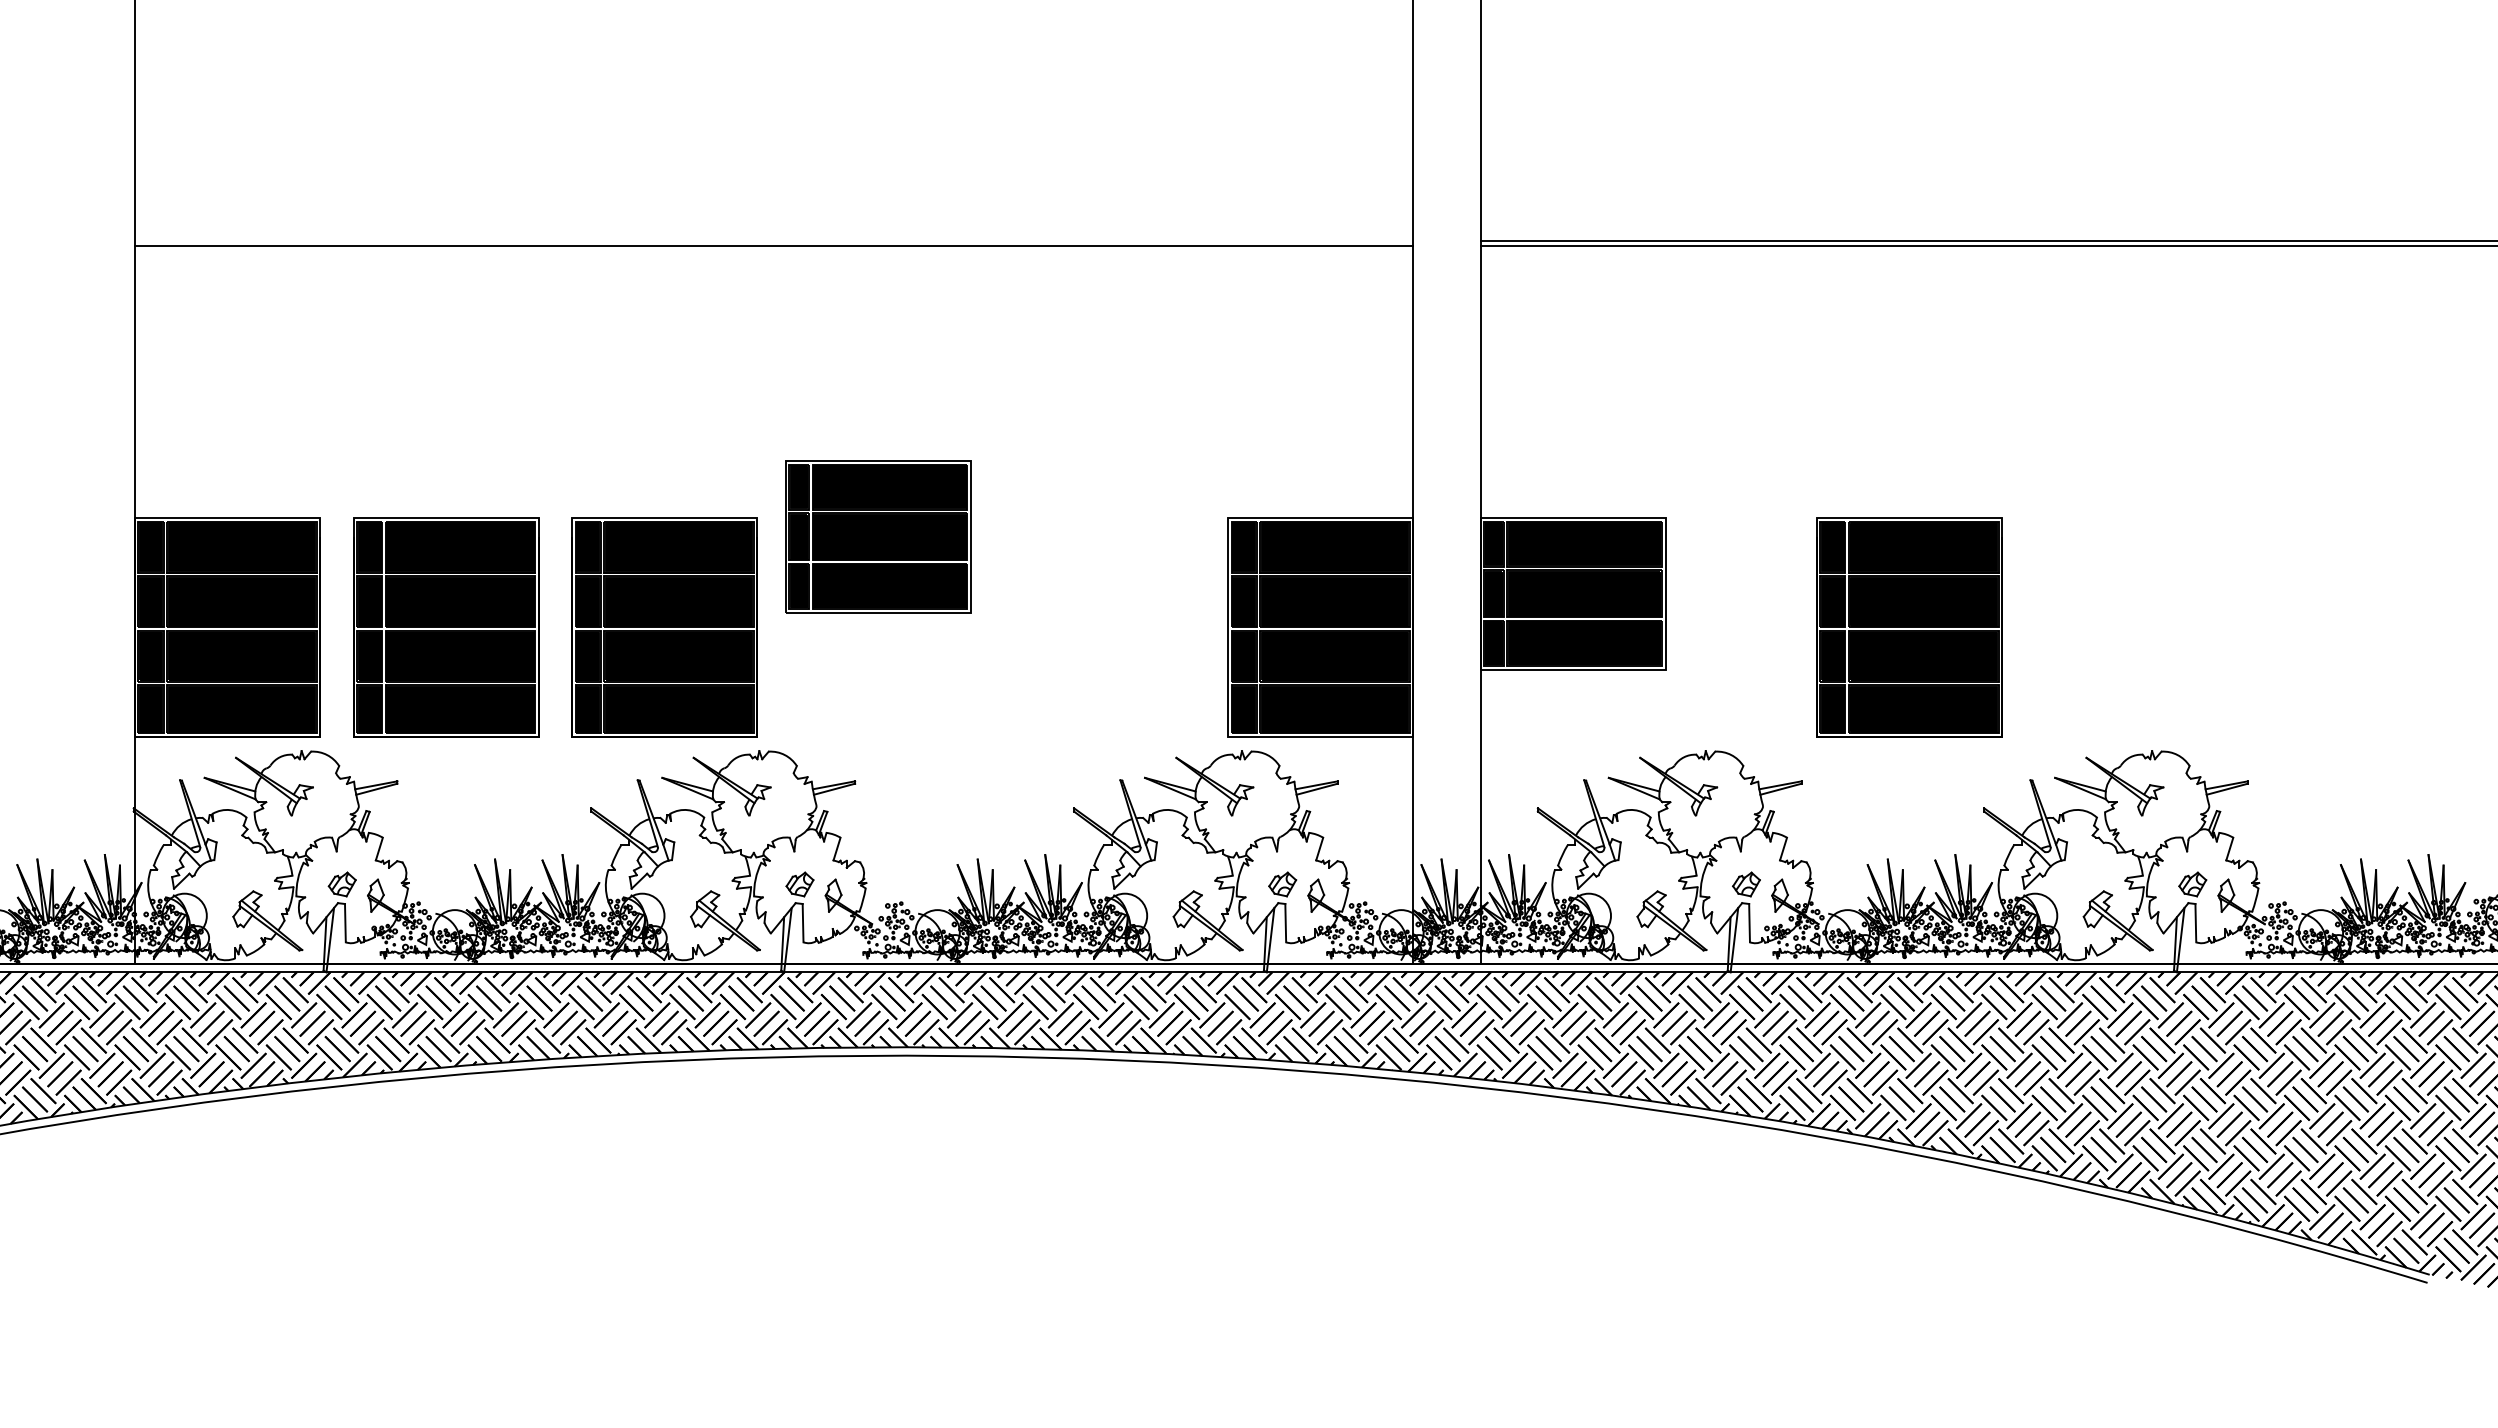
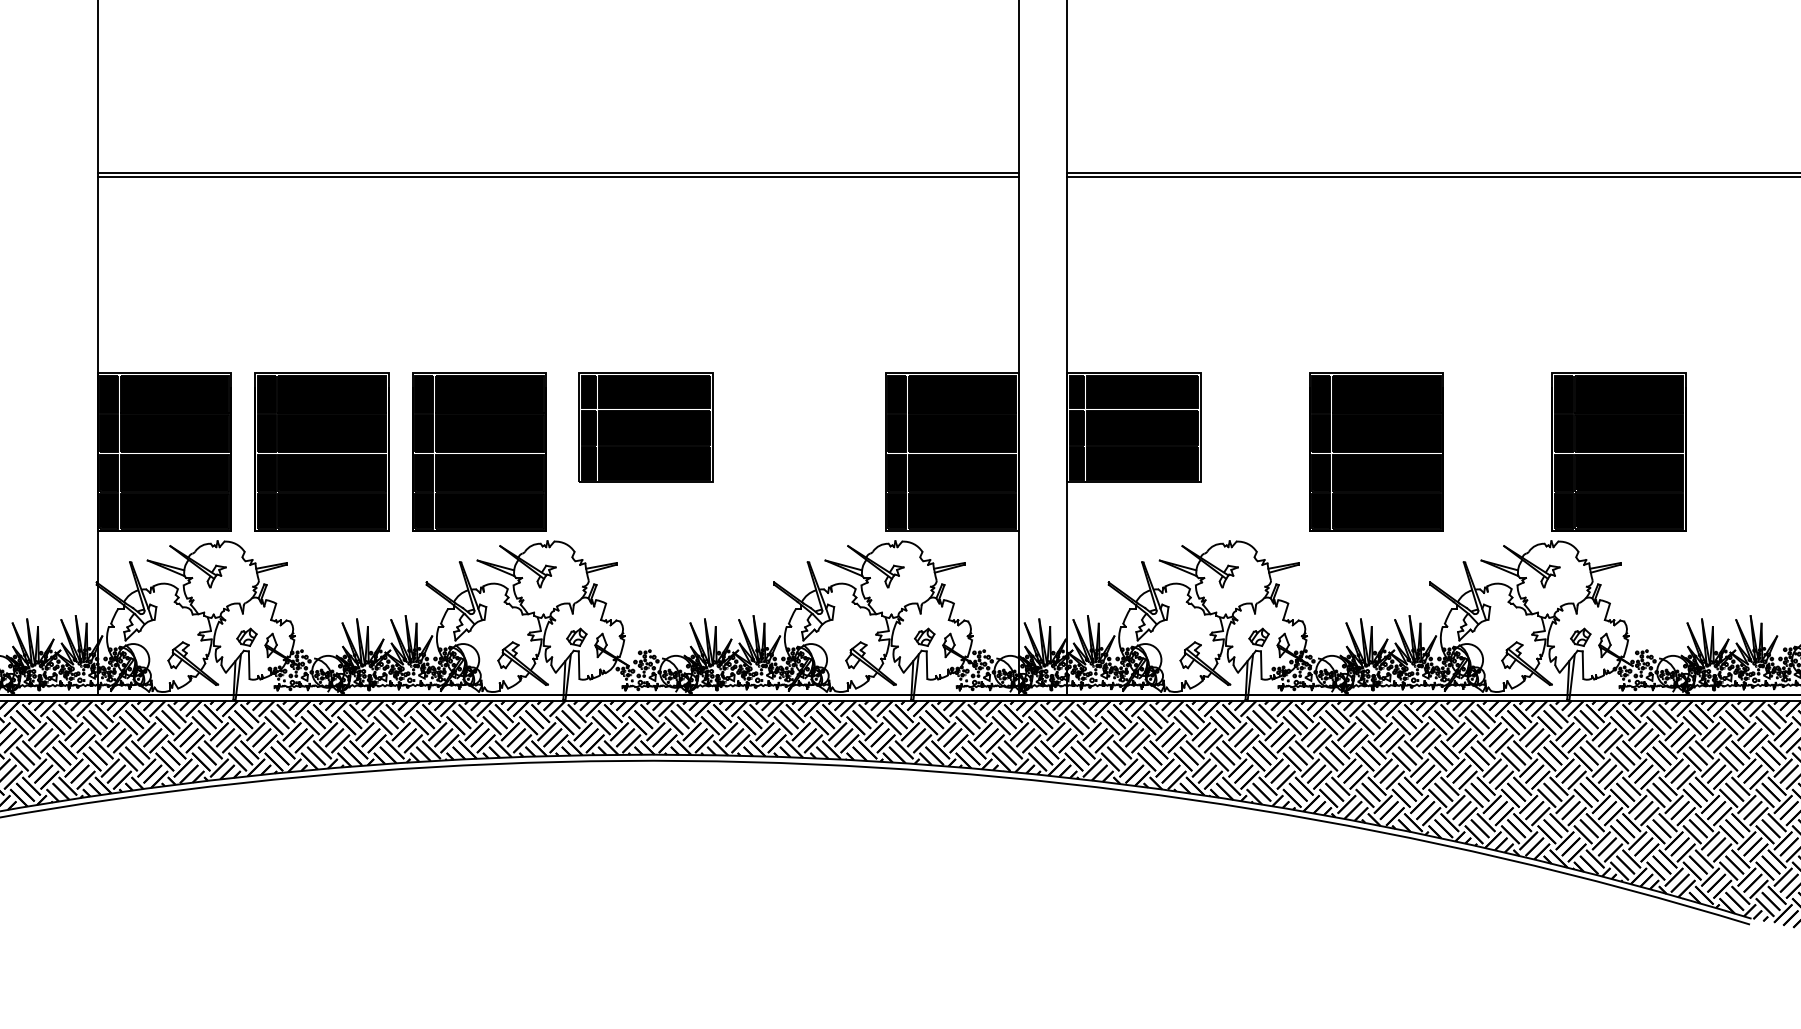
line: (774, 240) -> (558, 173), added
part: (878, 536) -> (646, 427), moved
part: (2245, 627) -> (1618, 452), added

